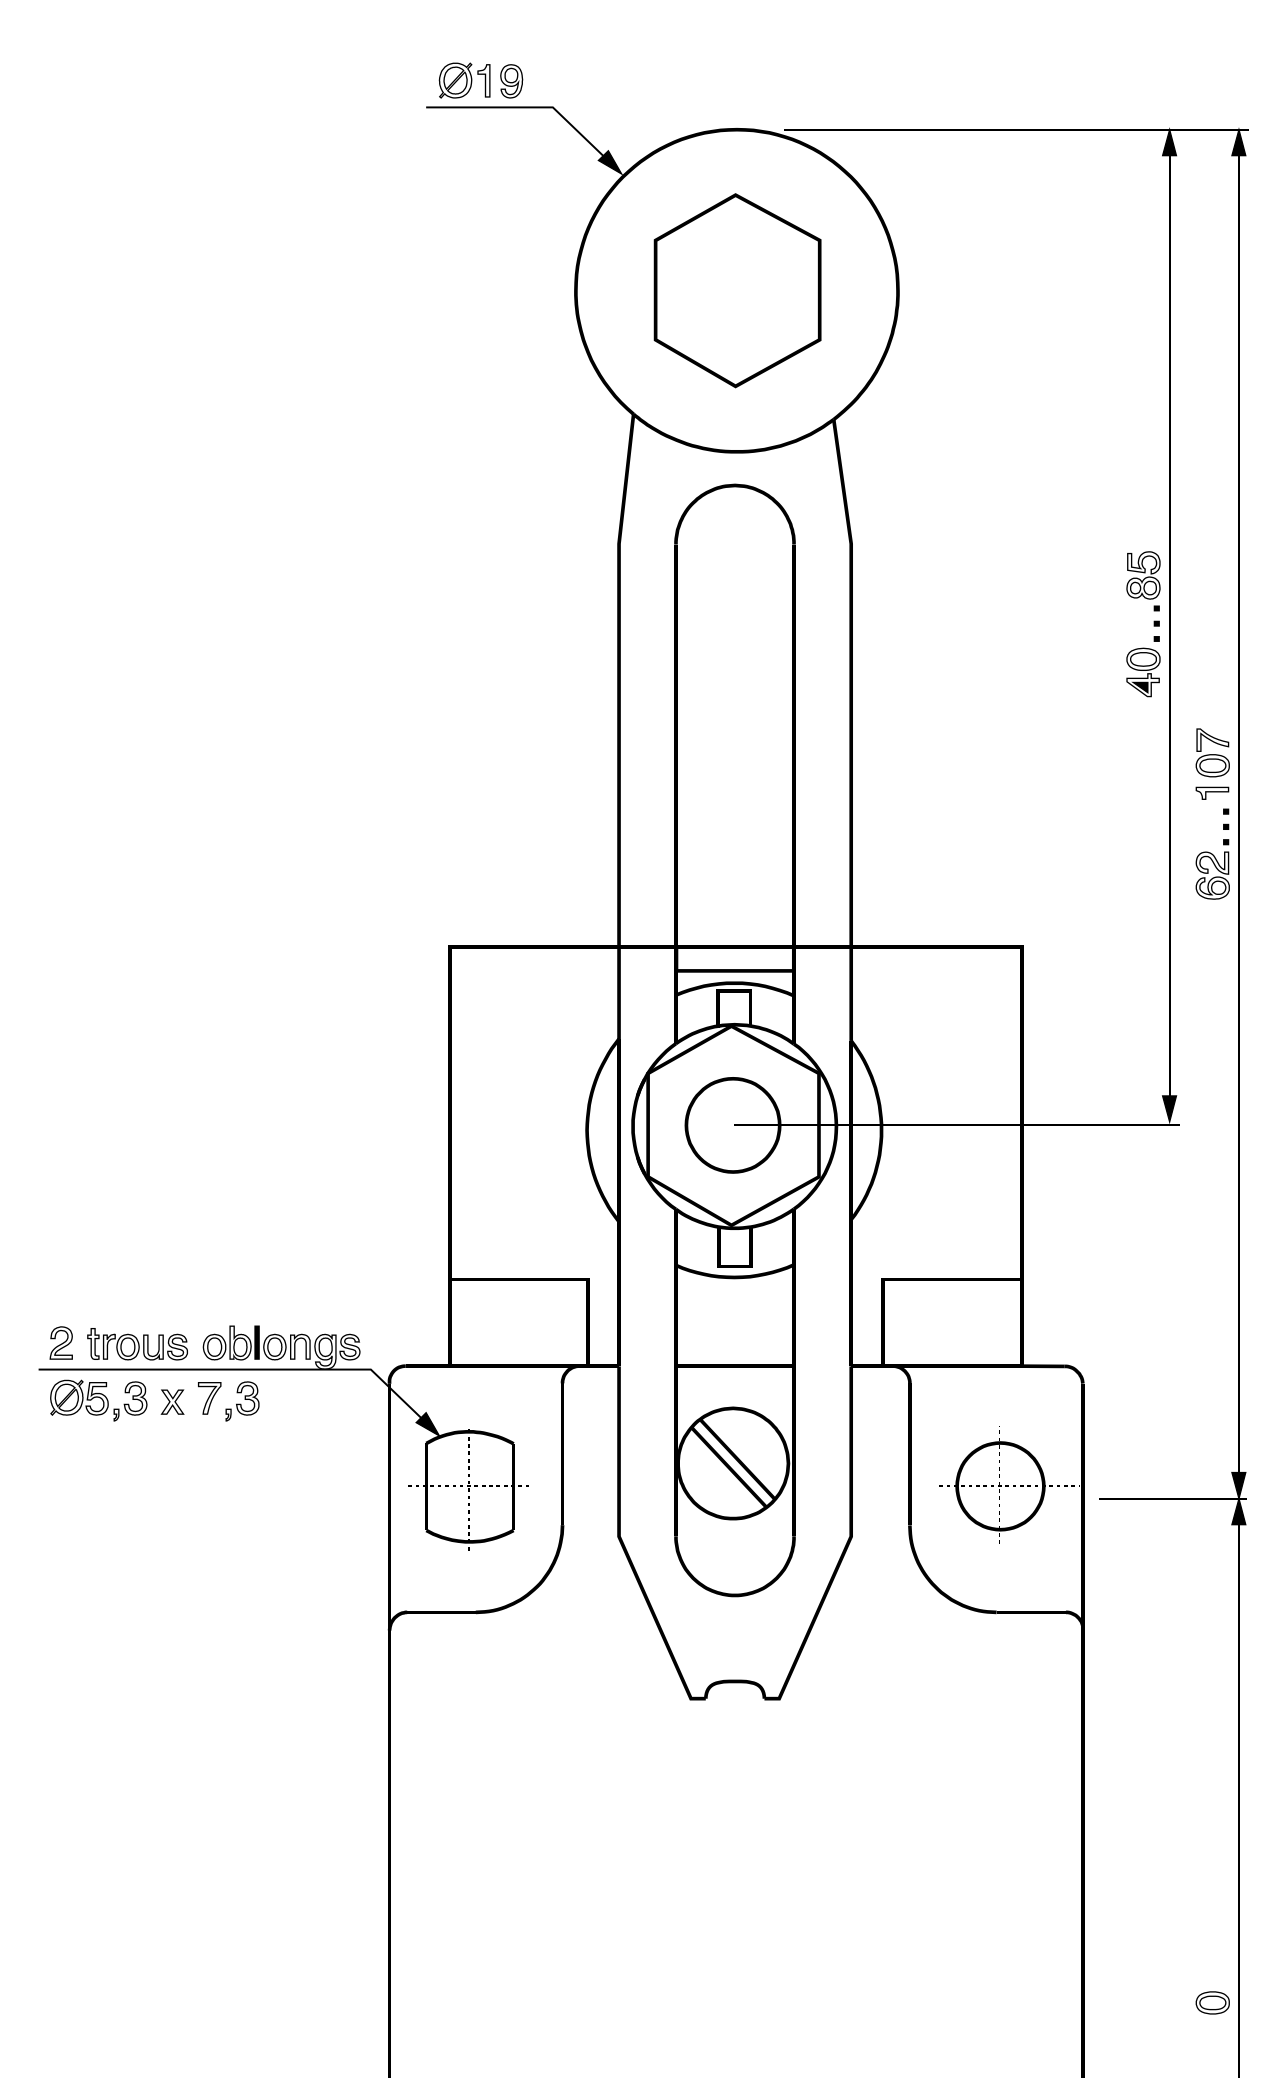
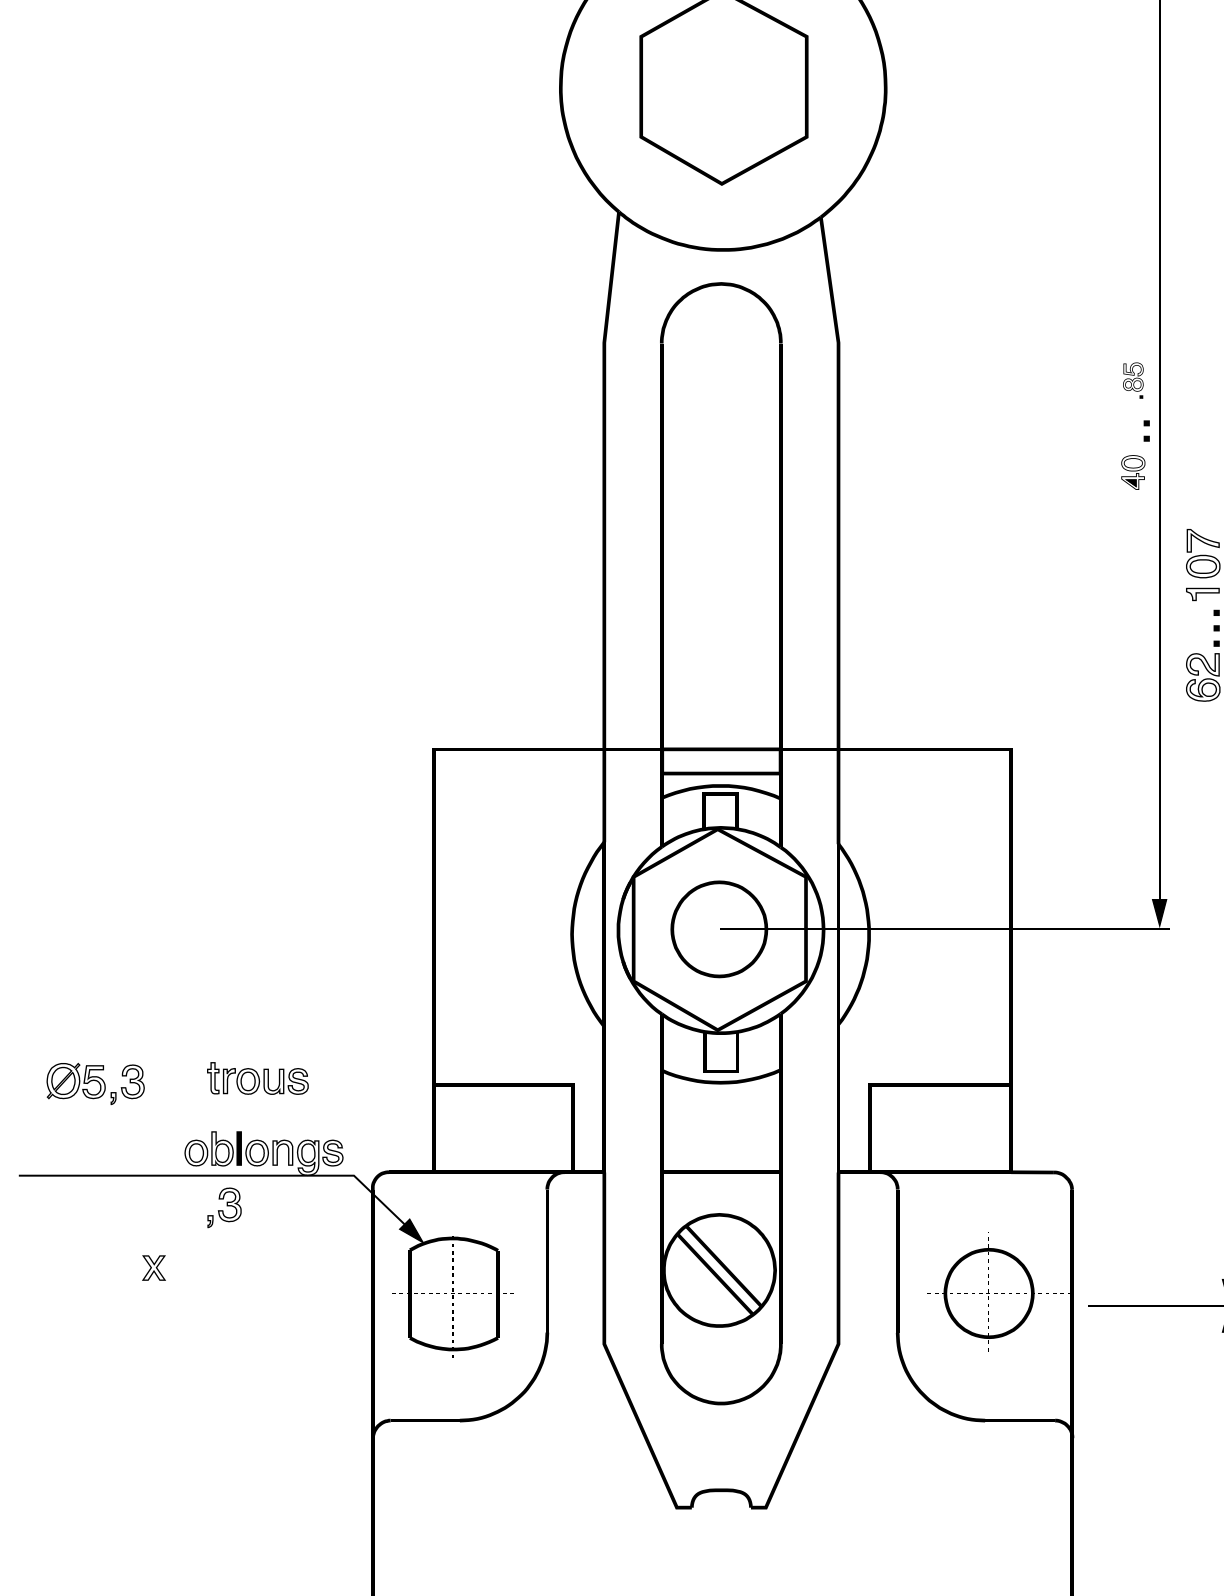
part: (1143, 581) -> (1133, 380), size x0.6
part: (1143, 672) -> (1133, 472), size x0.7
part: (60, 1342) -> (40, 1148), removed
part: (137, 1344) -> (257, 1078), moved
part: (209, 1398) -> (191, 1204), removed
part: (98, 1400) -> (95, 1083), moved
part: (172, 1401) -> (153, 1267), moved

